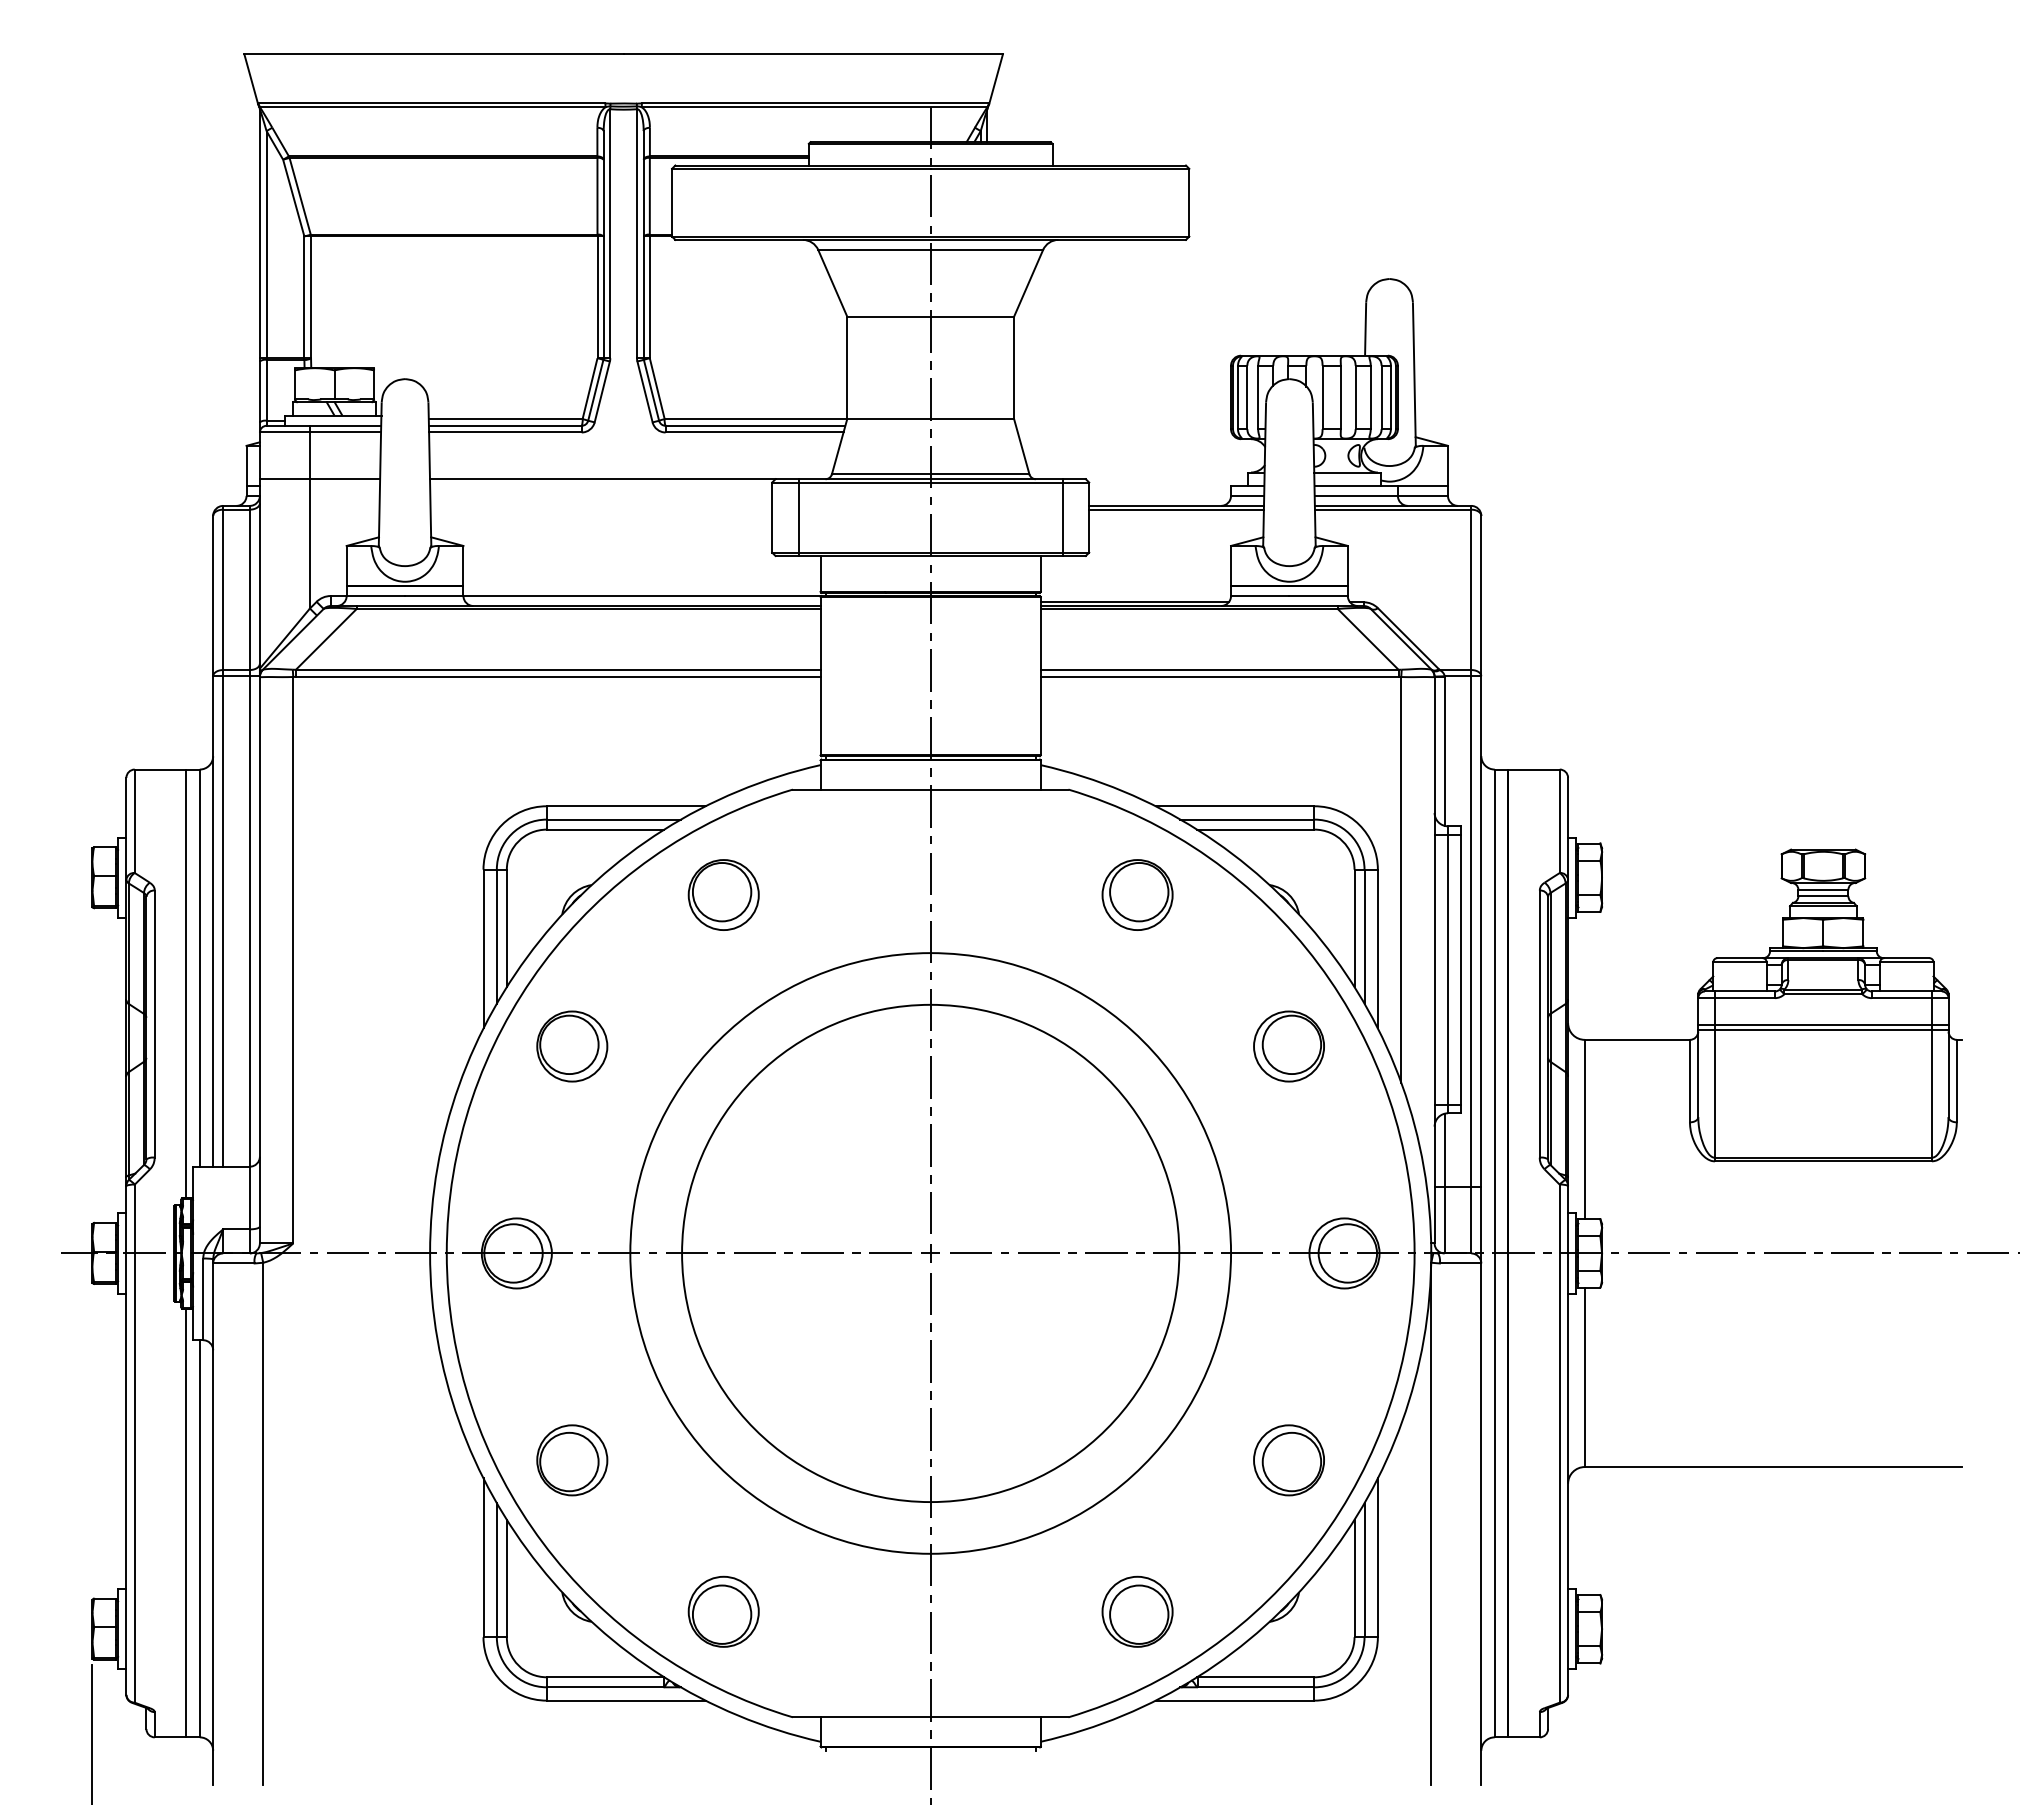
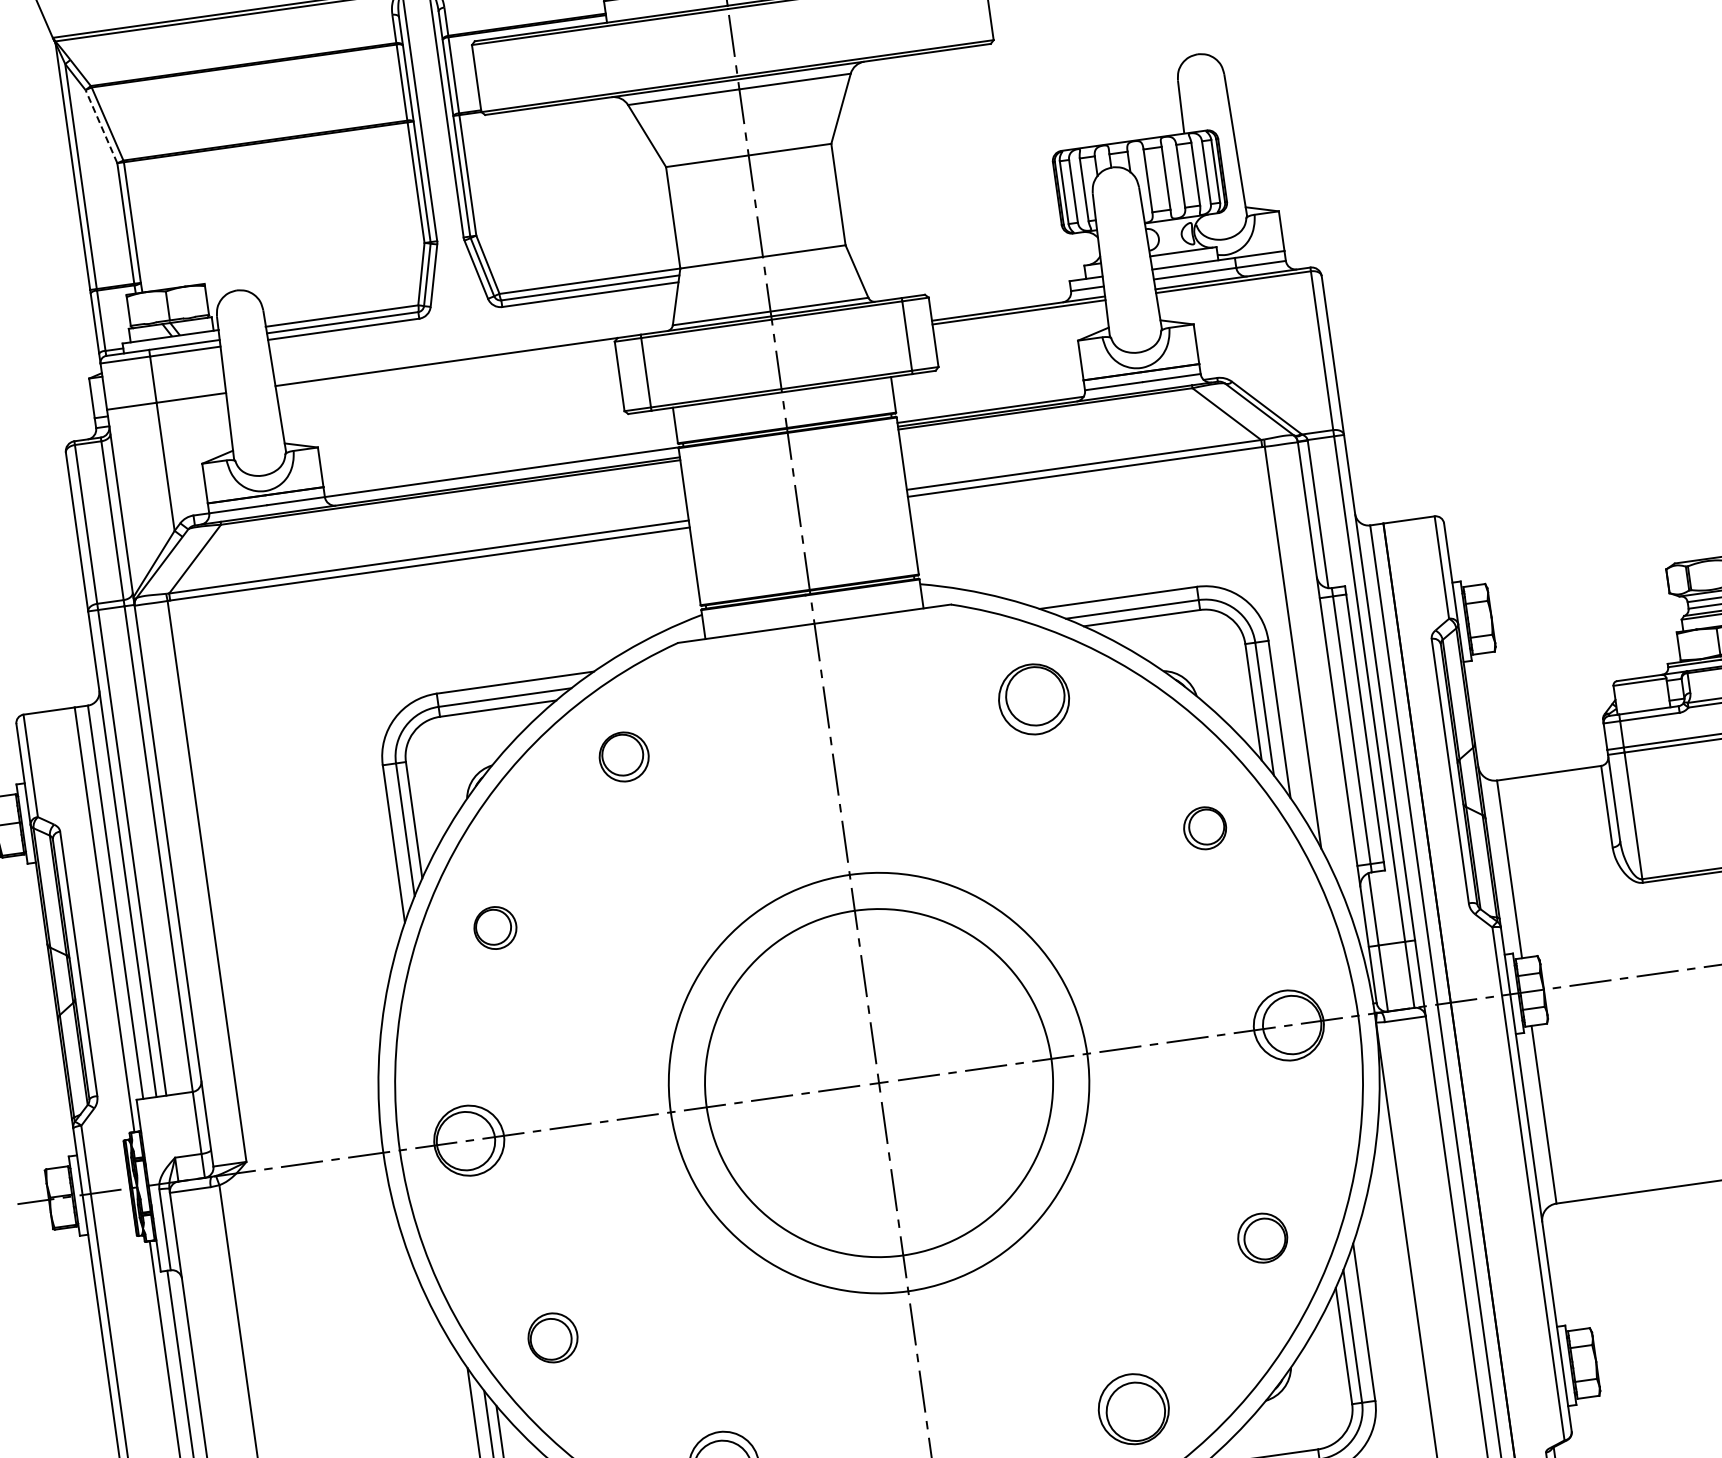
line: (293, 198) -> (101, 127), solid -> dashed
part: (723, 894) -> (623, 756), size x0.7
part: (572, 1046) -> (495, 928), size x0.6
part: (1288, 1046) -> (1204, 828), size x0.6
circle: (930, 1253) -> (878, 1083), size x0.7
circle: (930, 1253) -> (878, 1083), size x0.7
part: (572, 1460) -> (553, 1337), size x0.7
part: (1288, 1460) -> (1262, 1238), size x0.7

